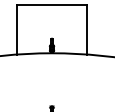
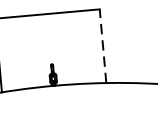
line: (87, 29) -> (103, 45), solid -> dashed

